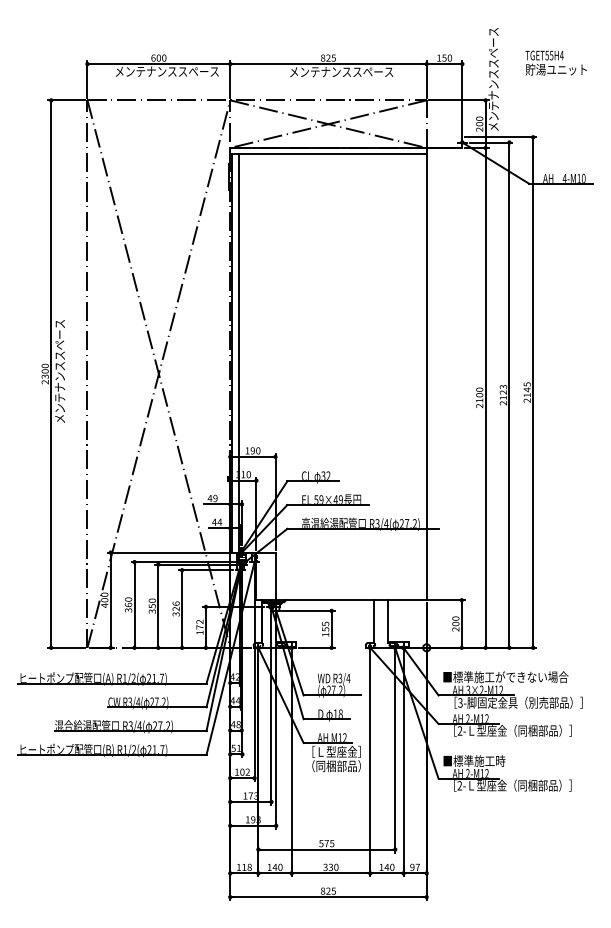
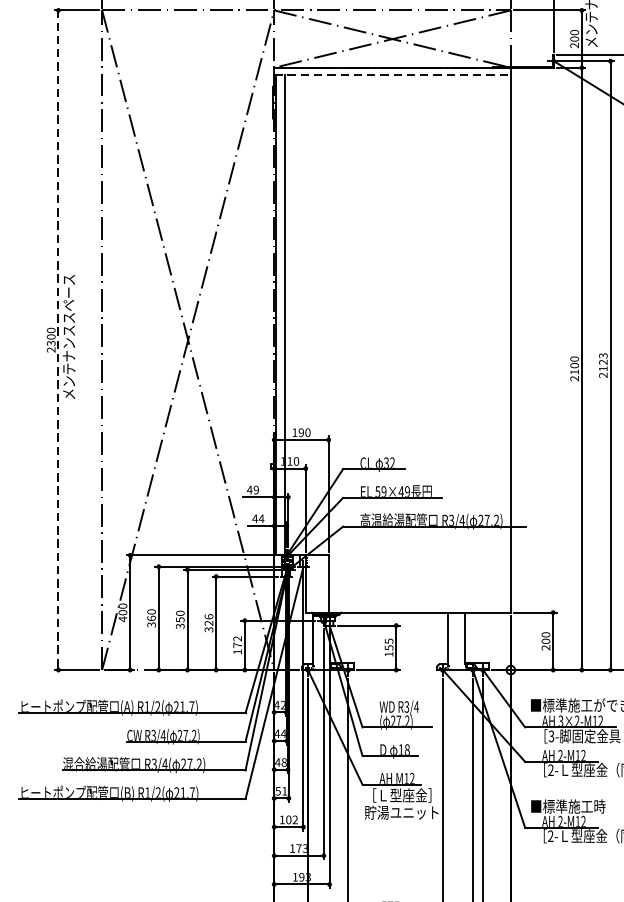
line: (328, 154) -> (392, 75), solid -> dashed
line: (51, 373) -> (58, 339), solid -> dashed
text: (335, 766) -> (400, 813), （同梱部品） -> 貯湯ユニット

